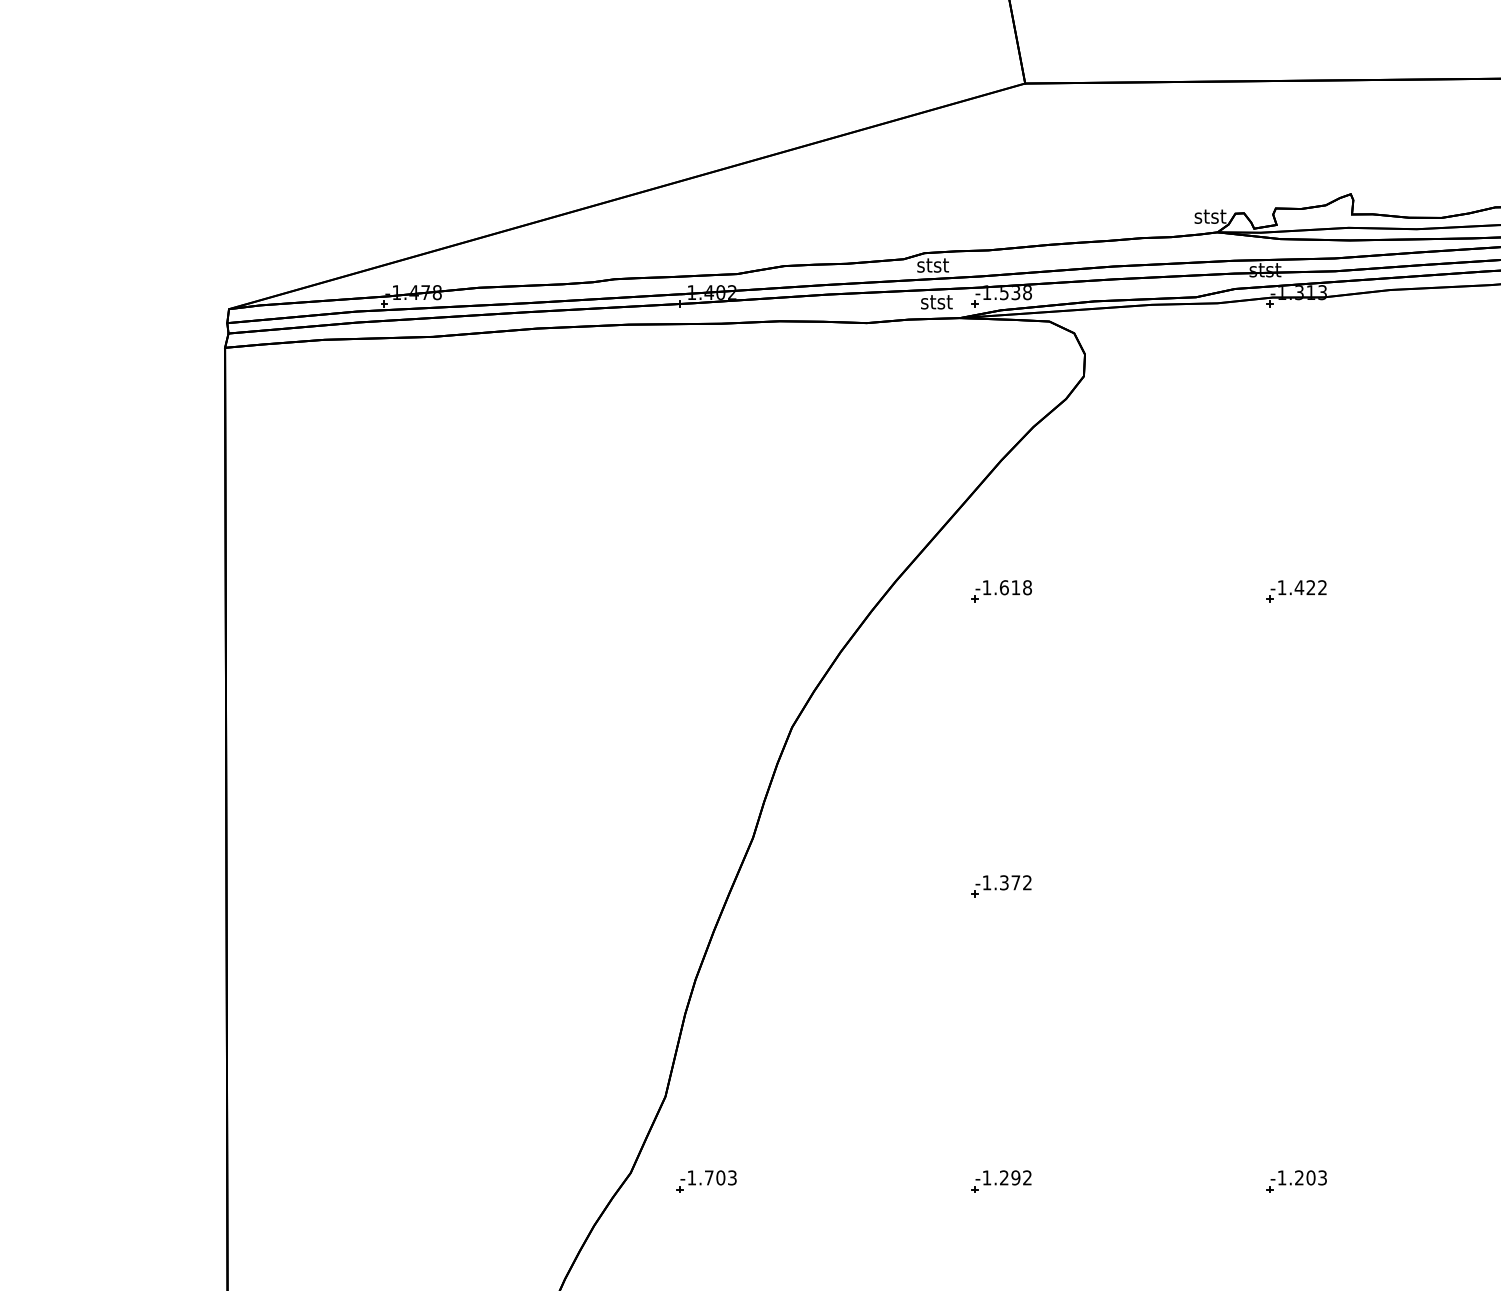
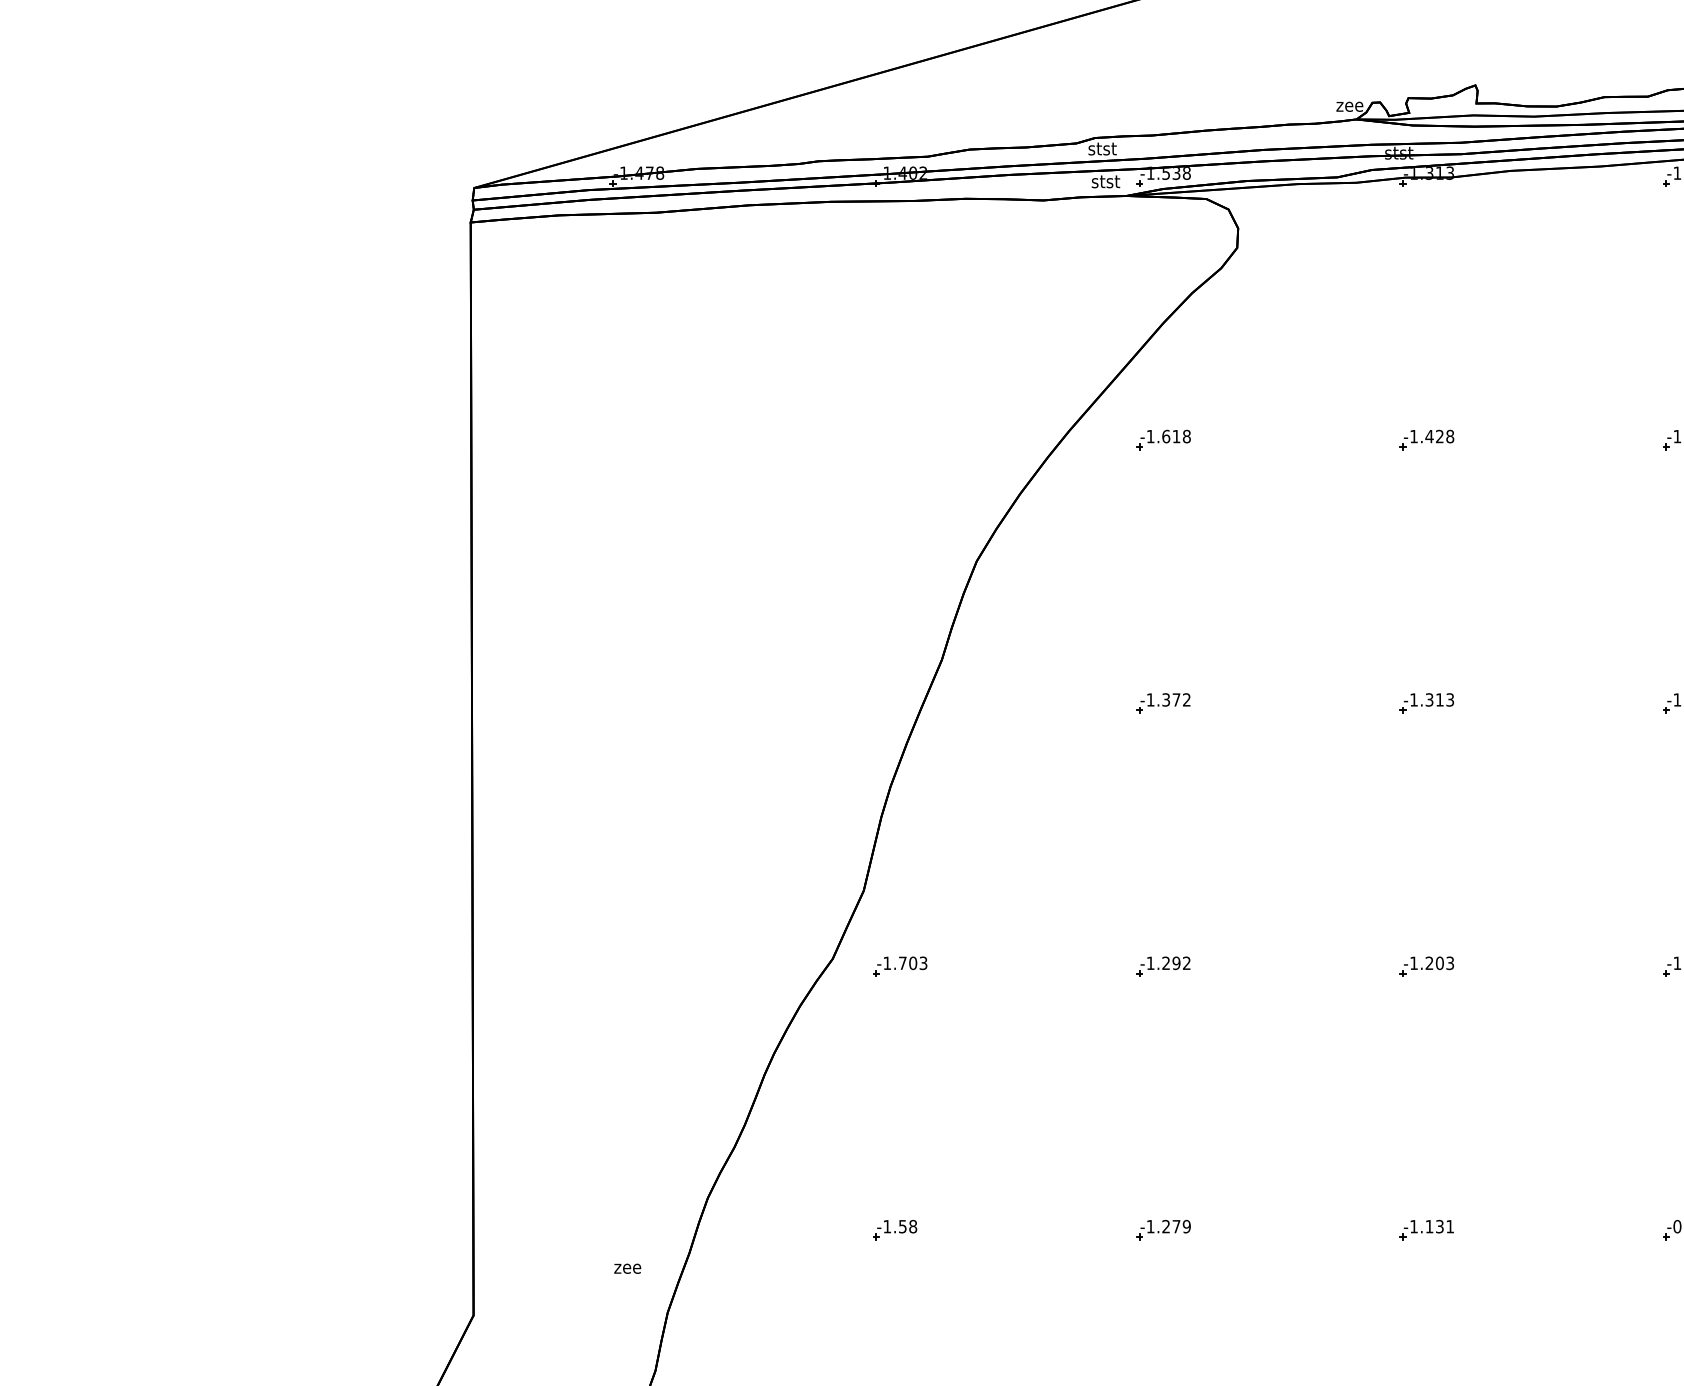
text: (1210, 216) -> (1350, 105), stst -> zee
text: (1322, 587) -> (1450, 436), -1.422 -> -1.428
part: (1296, 886) -> (1426, 703), added

